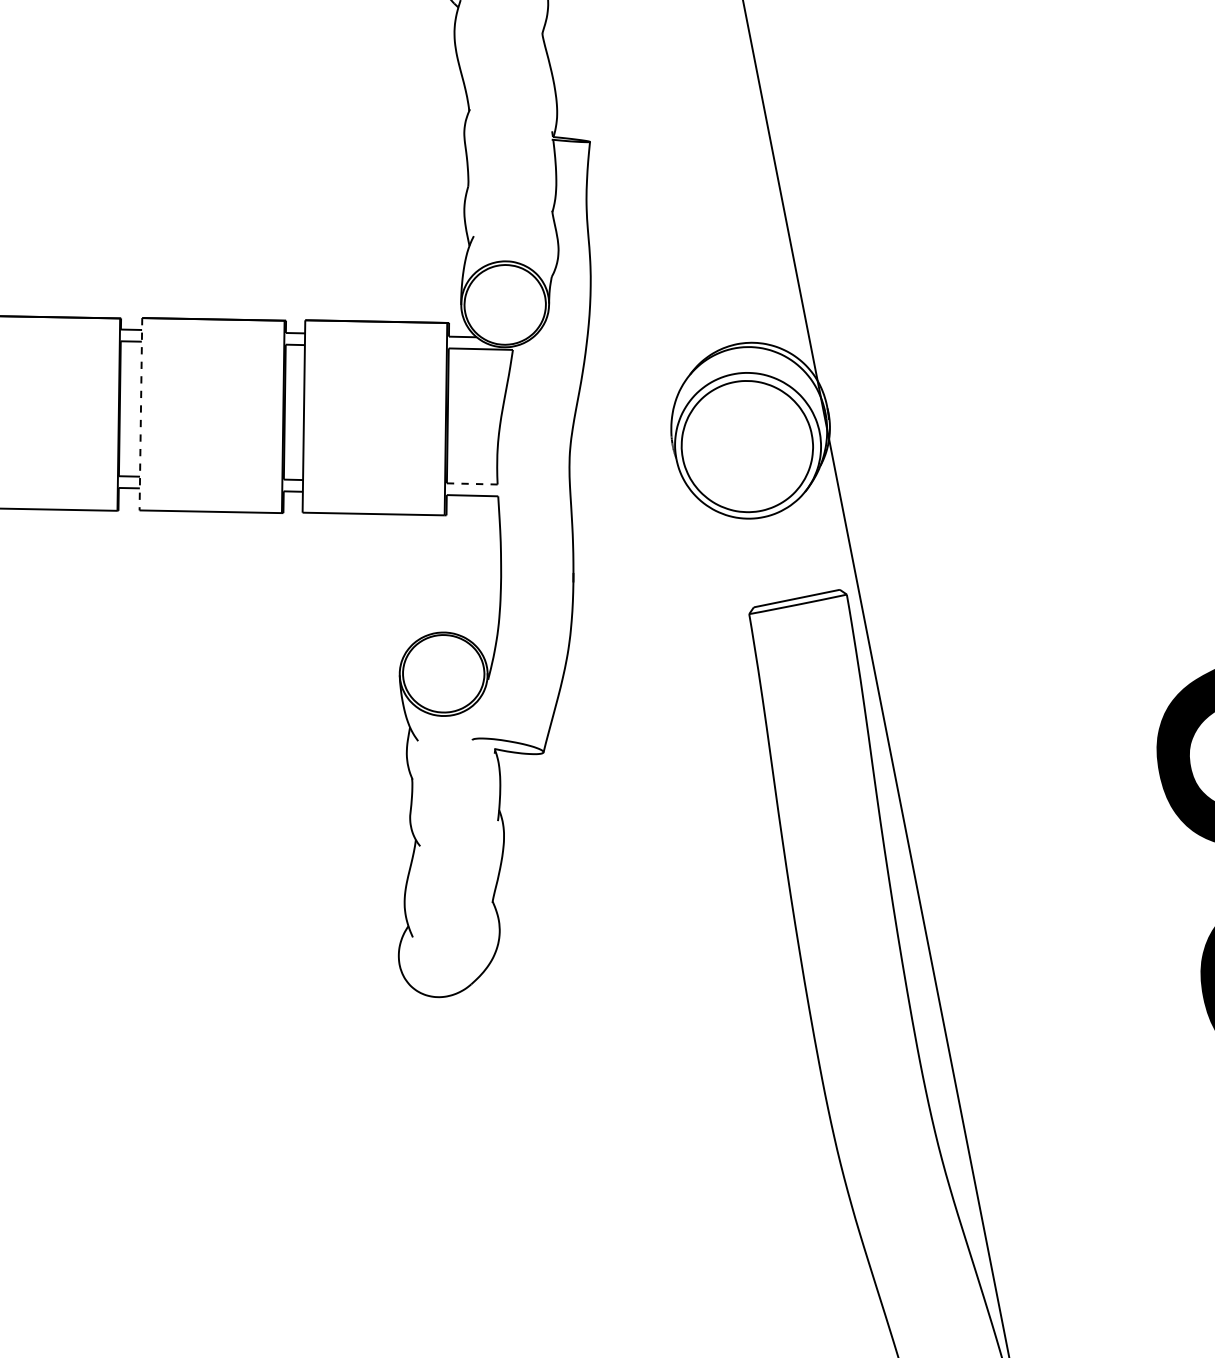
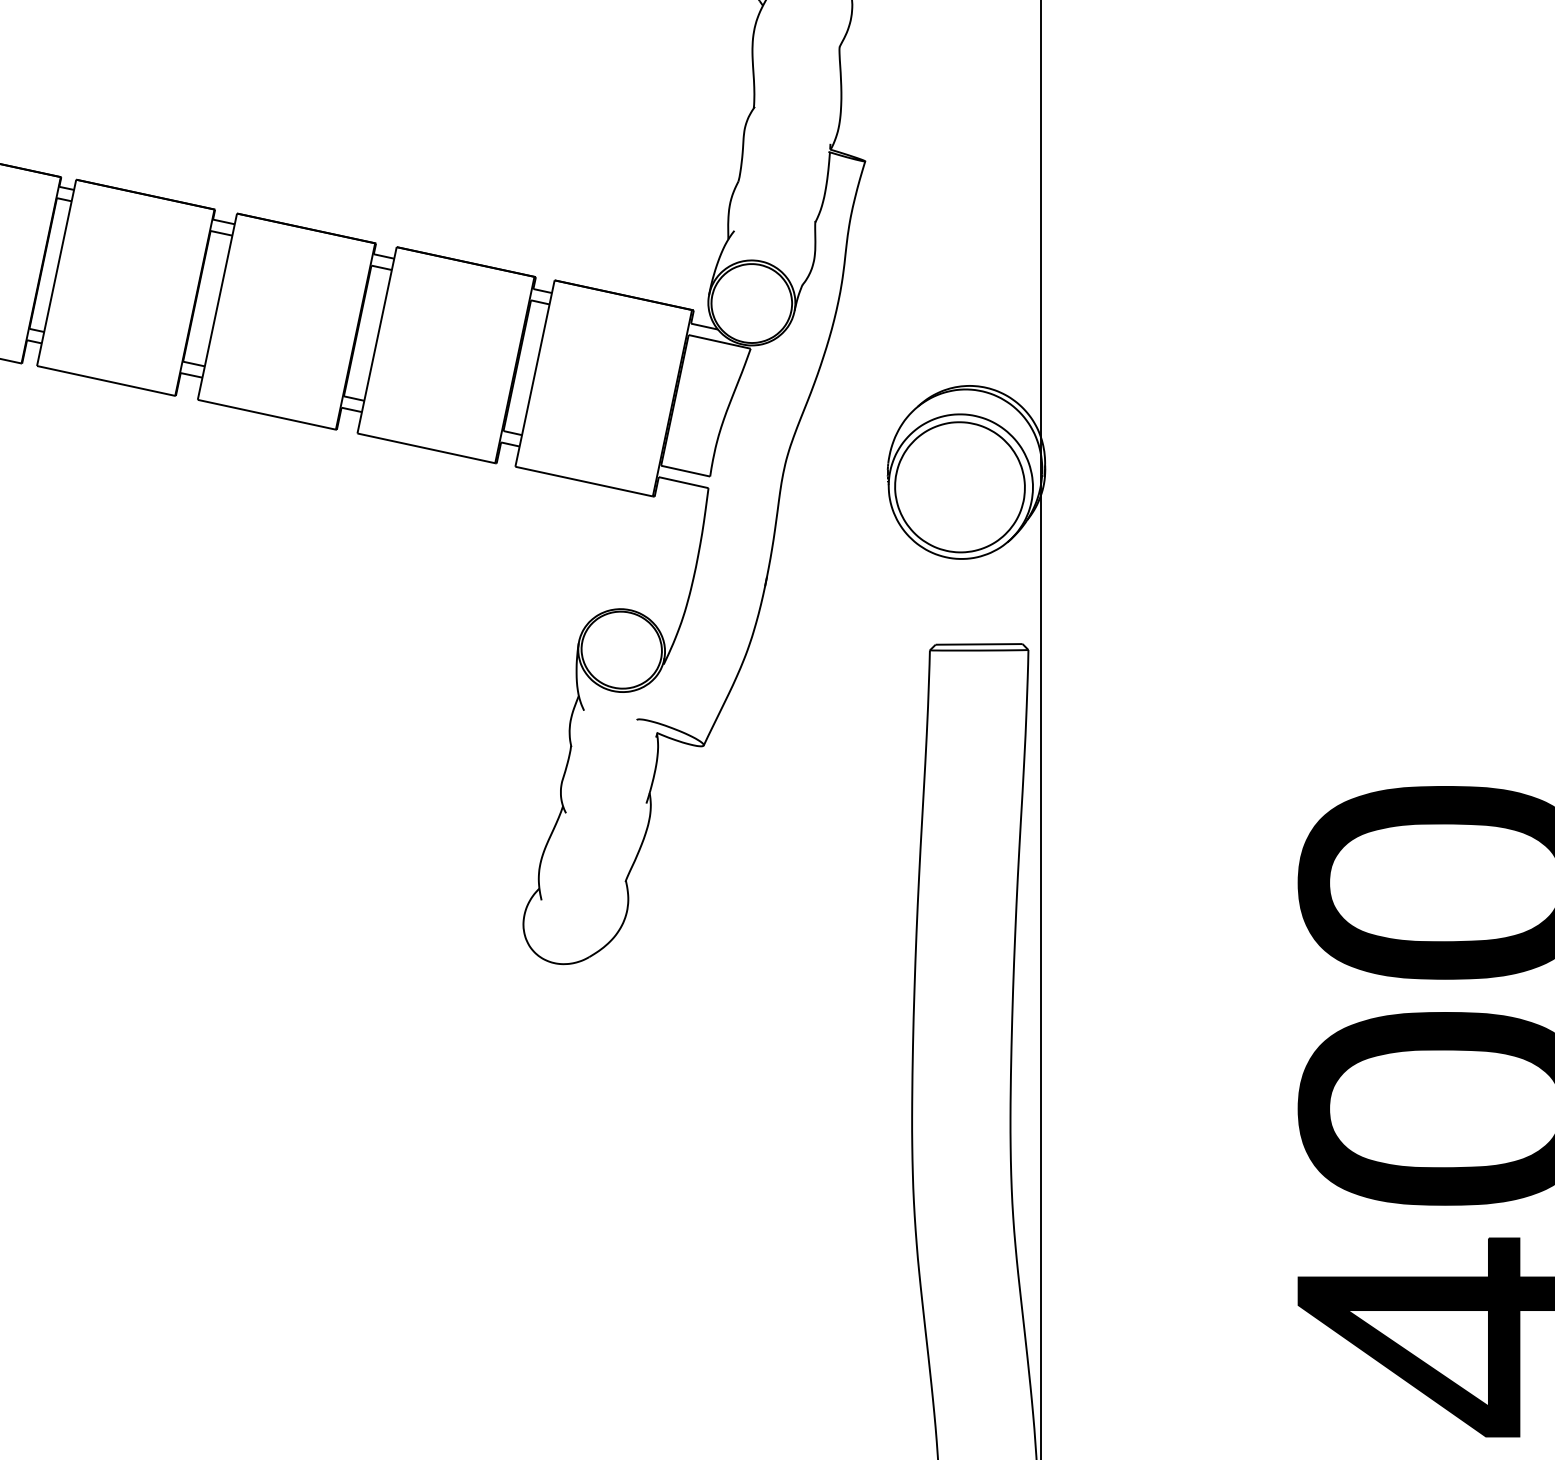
line: (140, 414) -> (376, 340), dashed -> solid
line: (473, 484) -> (686, 471), dashed -> solid

